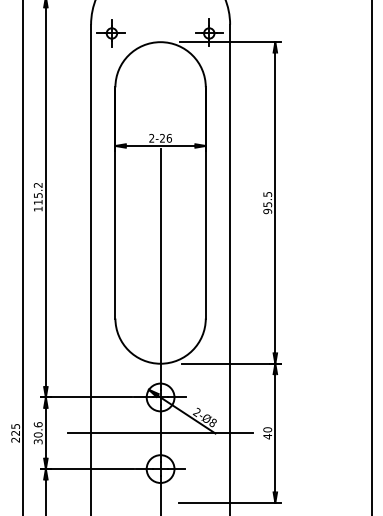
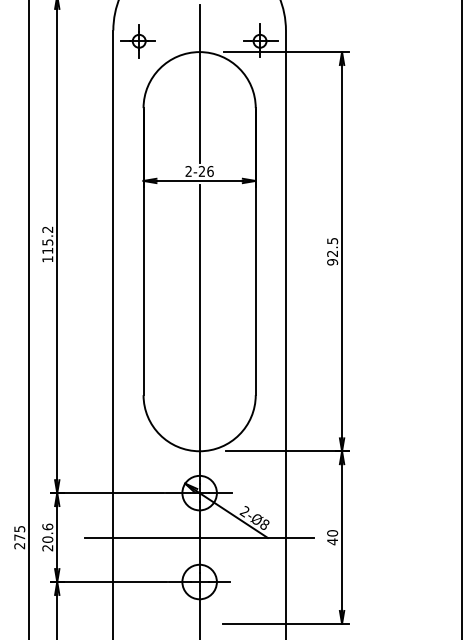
line: (160, 67) -> (199, 83), added
text: (267, 204) -> (332, 253), 95.5 -> 92.5
text: (15, 433) -> (19, 537), 225 -> 275
text: (38, 442) -> (47, 548), 30.6 -> 20.6

